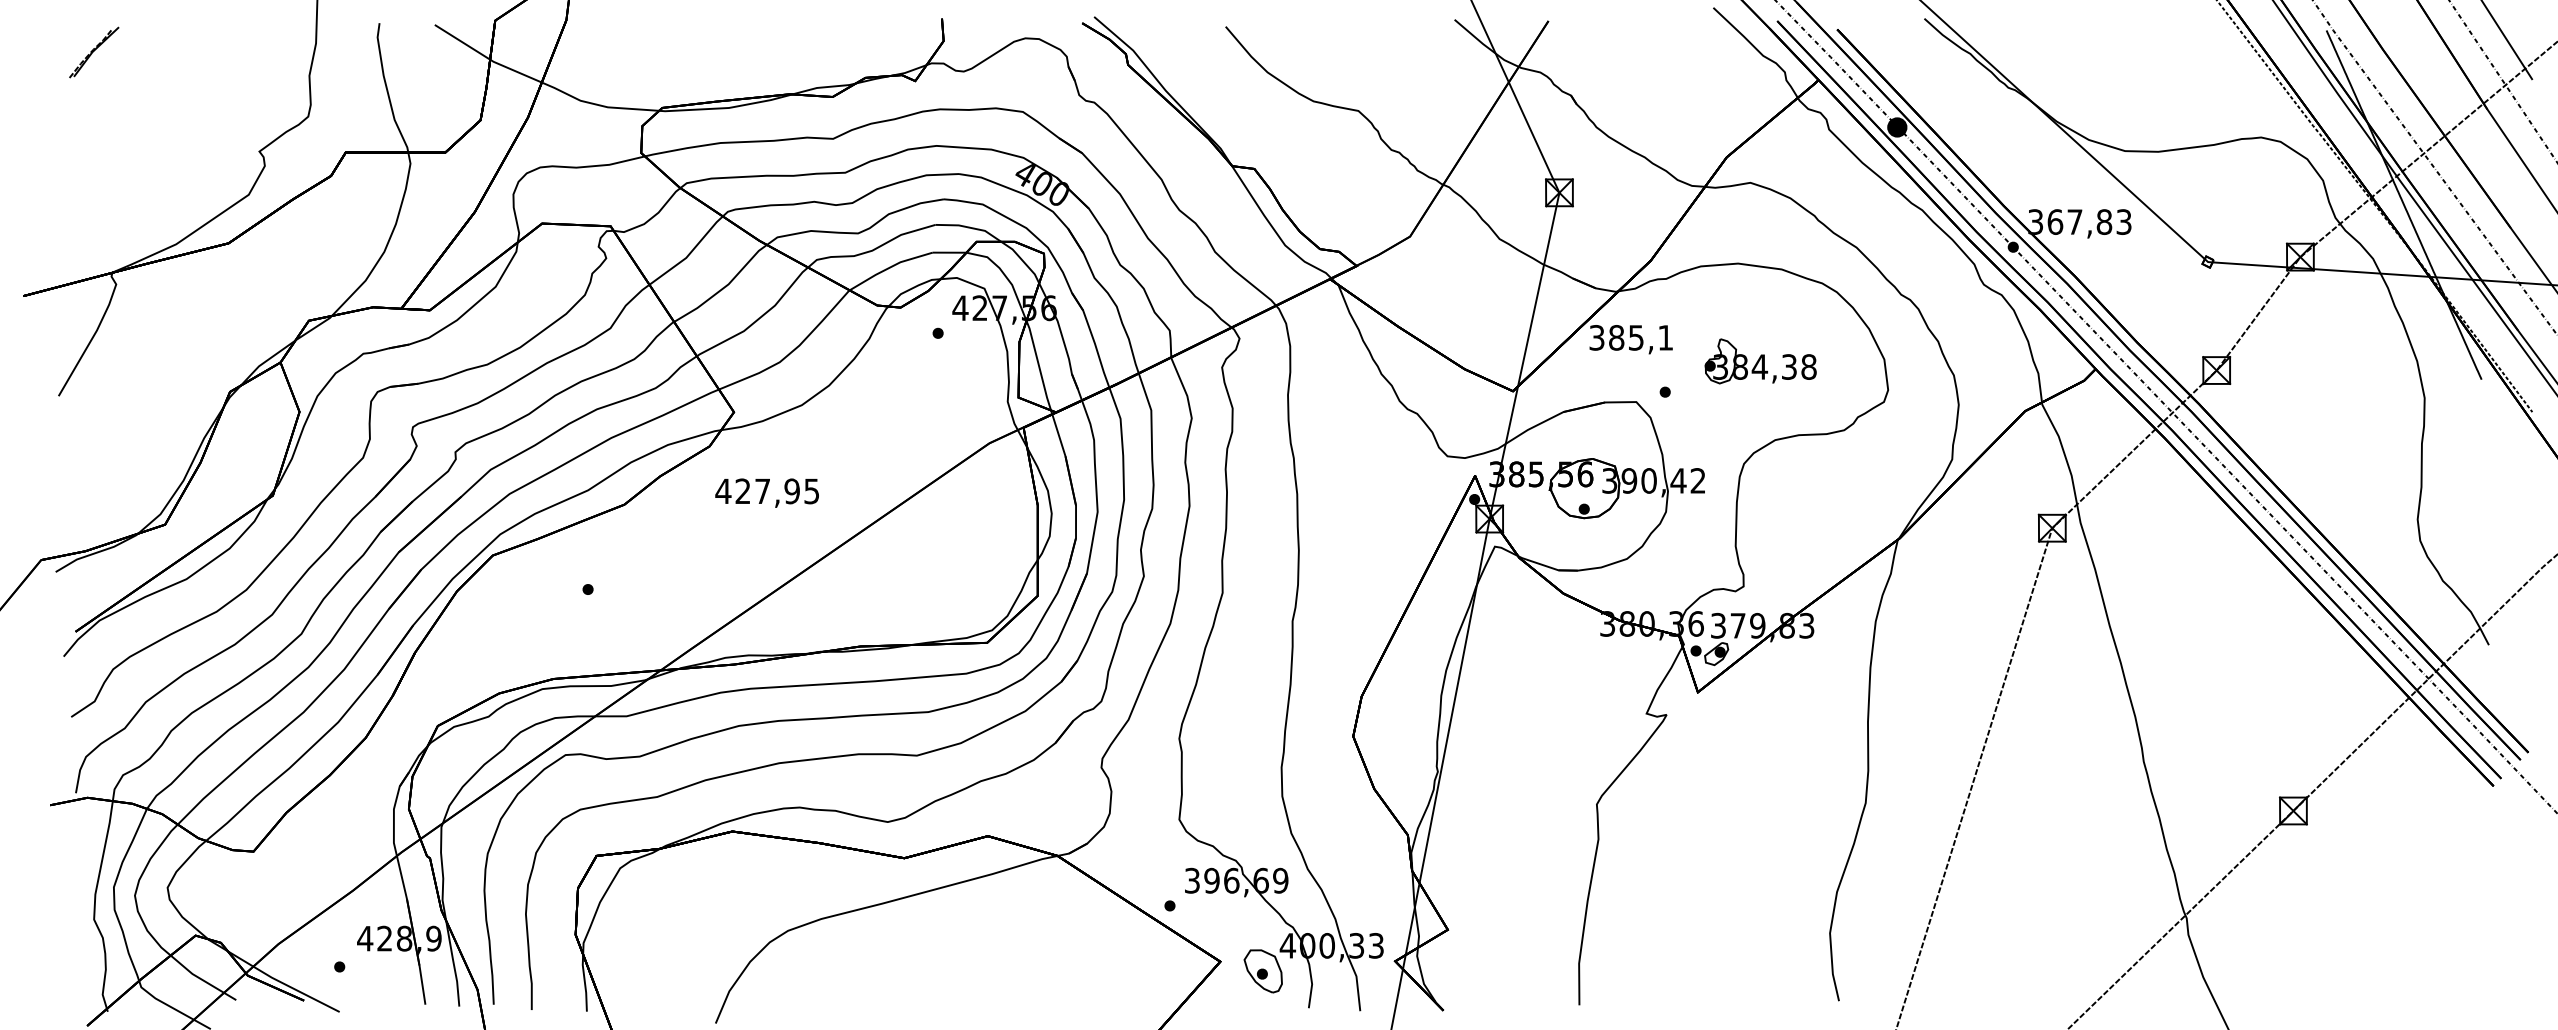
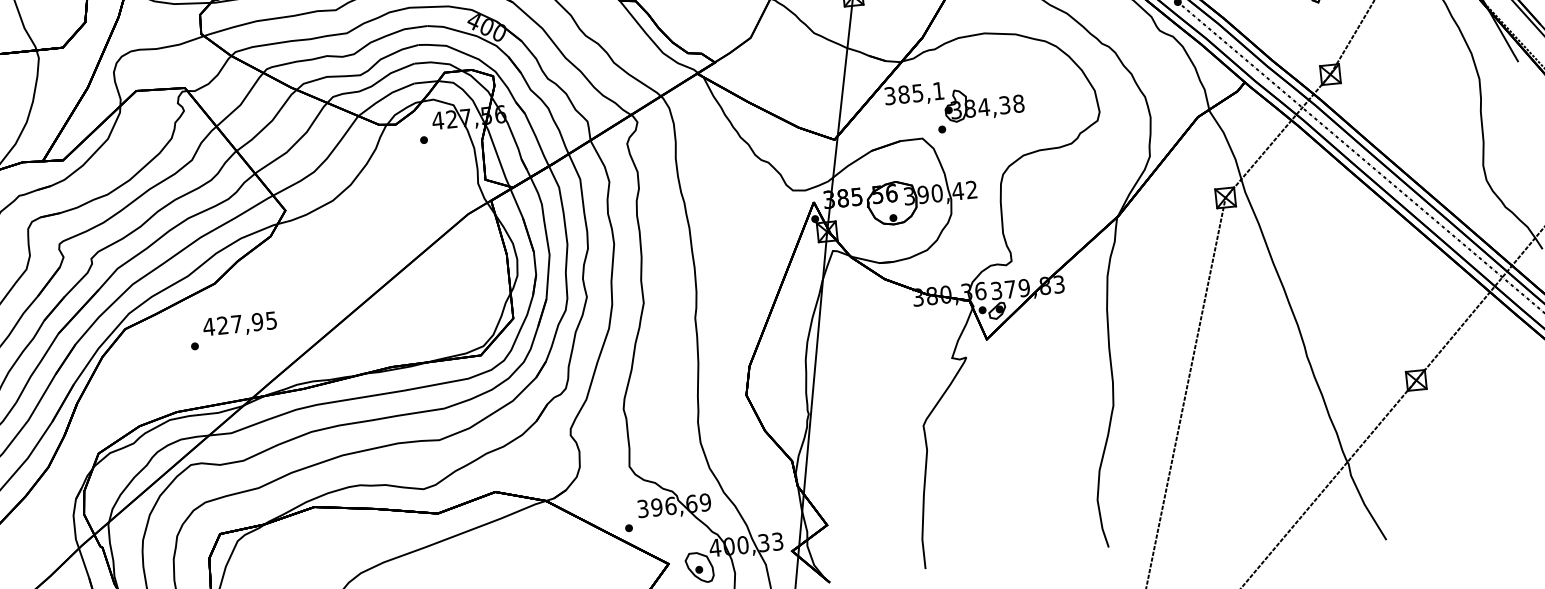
part: (1760, 361) -> (984, 103), moved
text: (766, 492) -> (239, 324), moved

